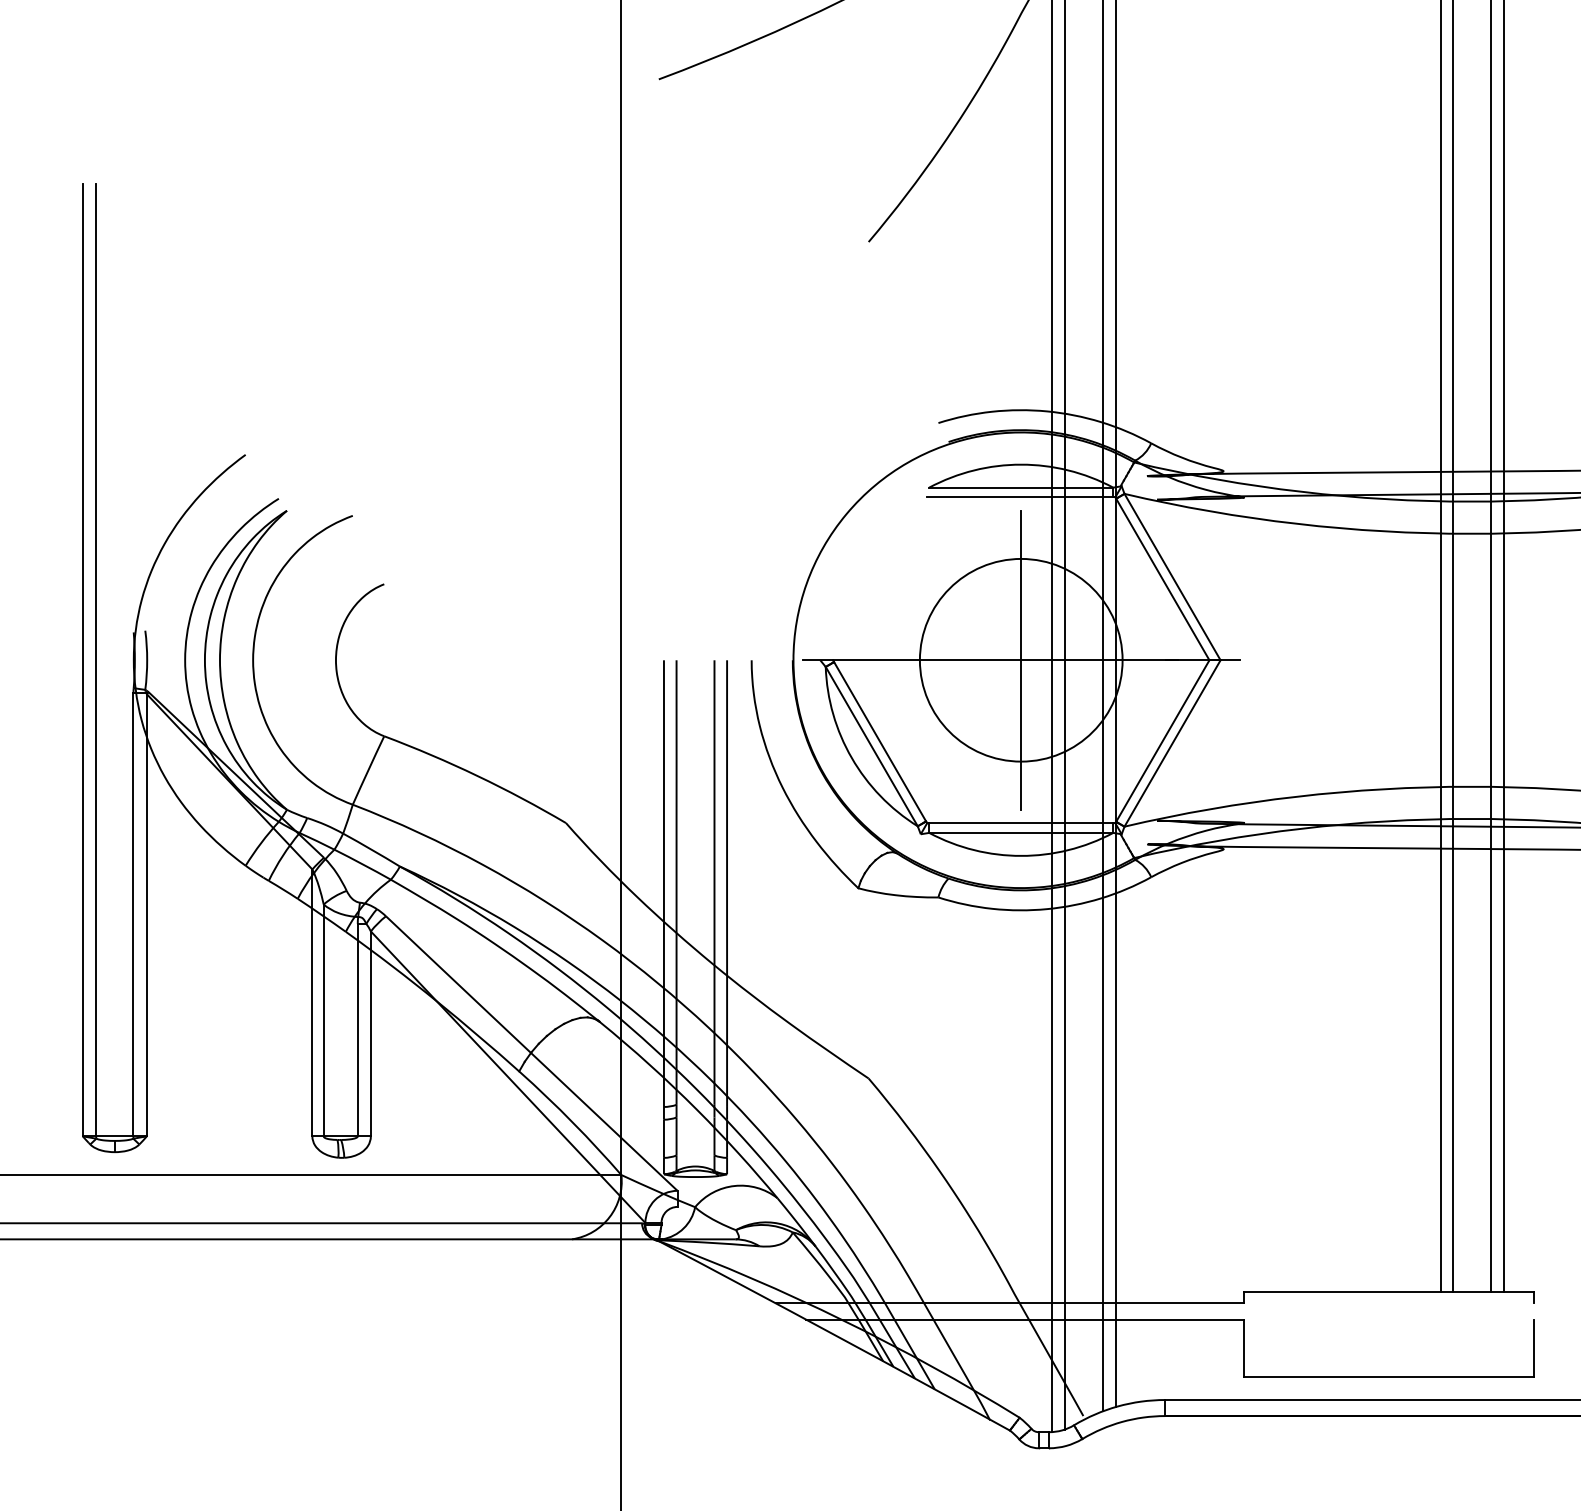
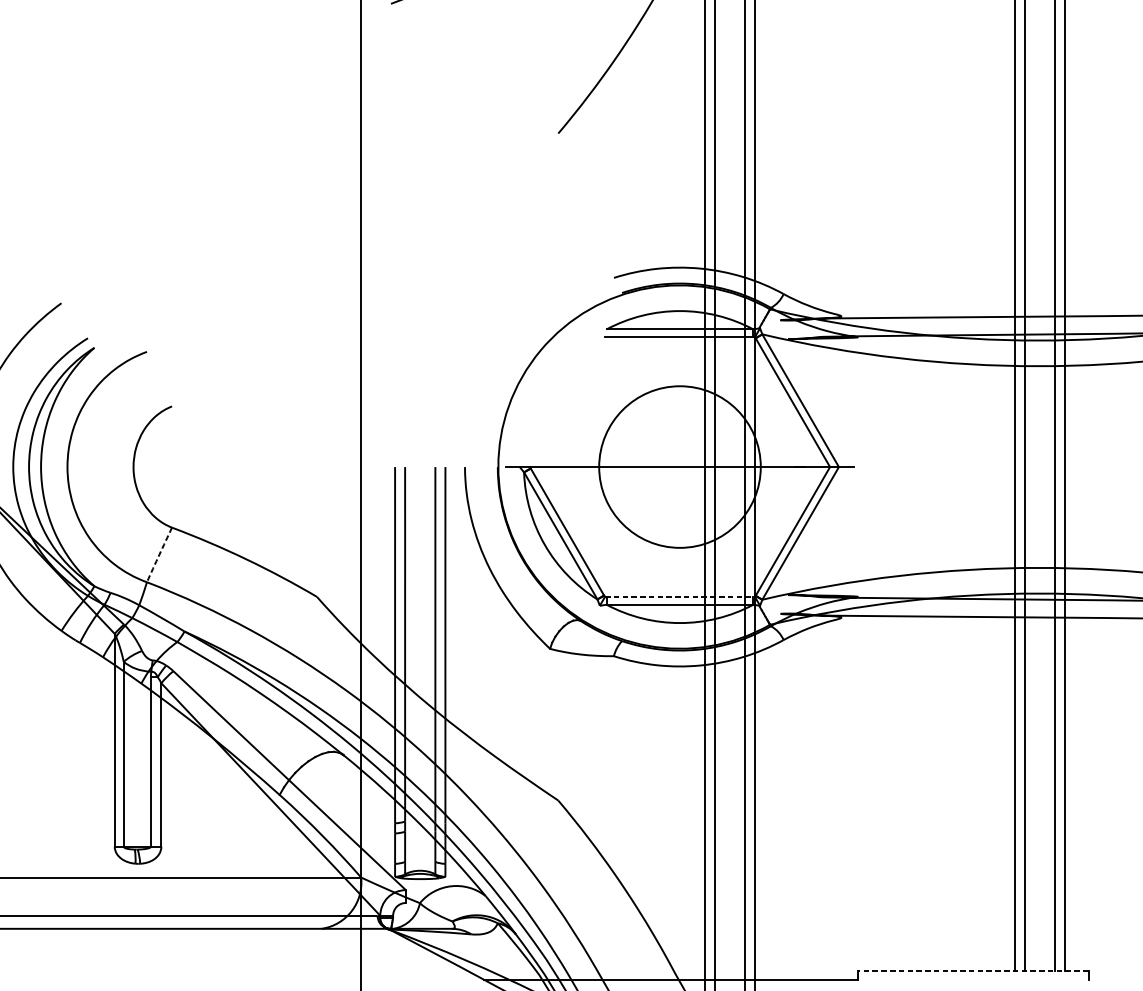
line: (1021, 659) -> (680, 466), removed
arc: (368, 770) -> (159, 554), solid -> dashed
line: (1021, 823) -> (680, 597), solid -> dashed
line: (1388, 1292) -> (972, 971), solid -> dashed

